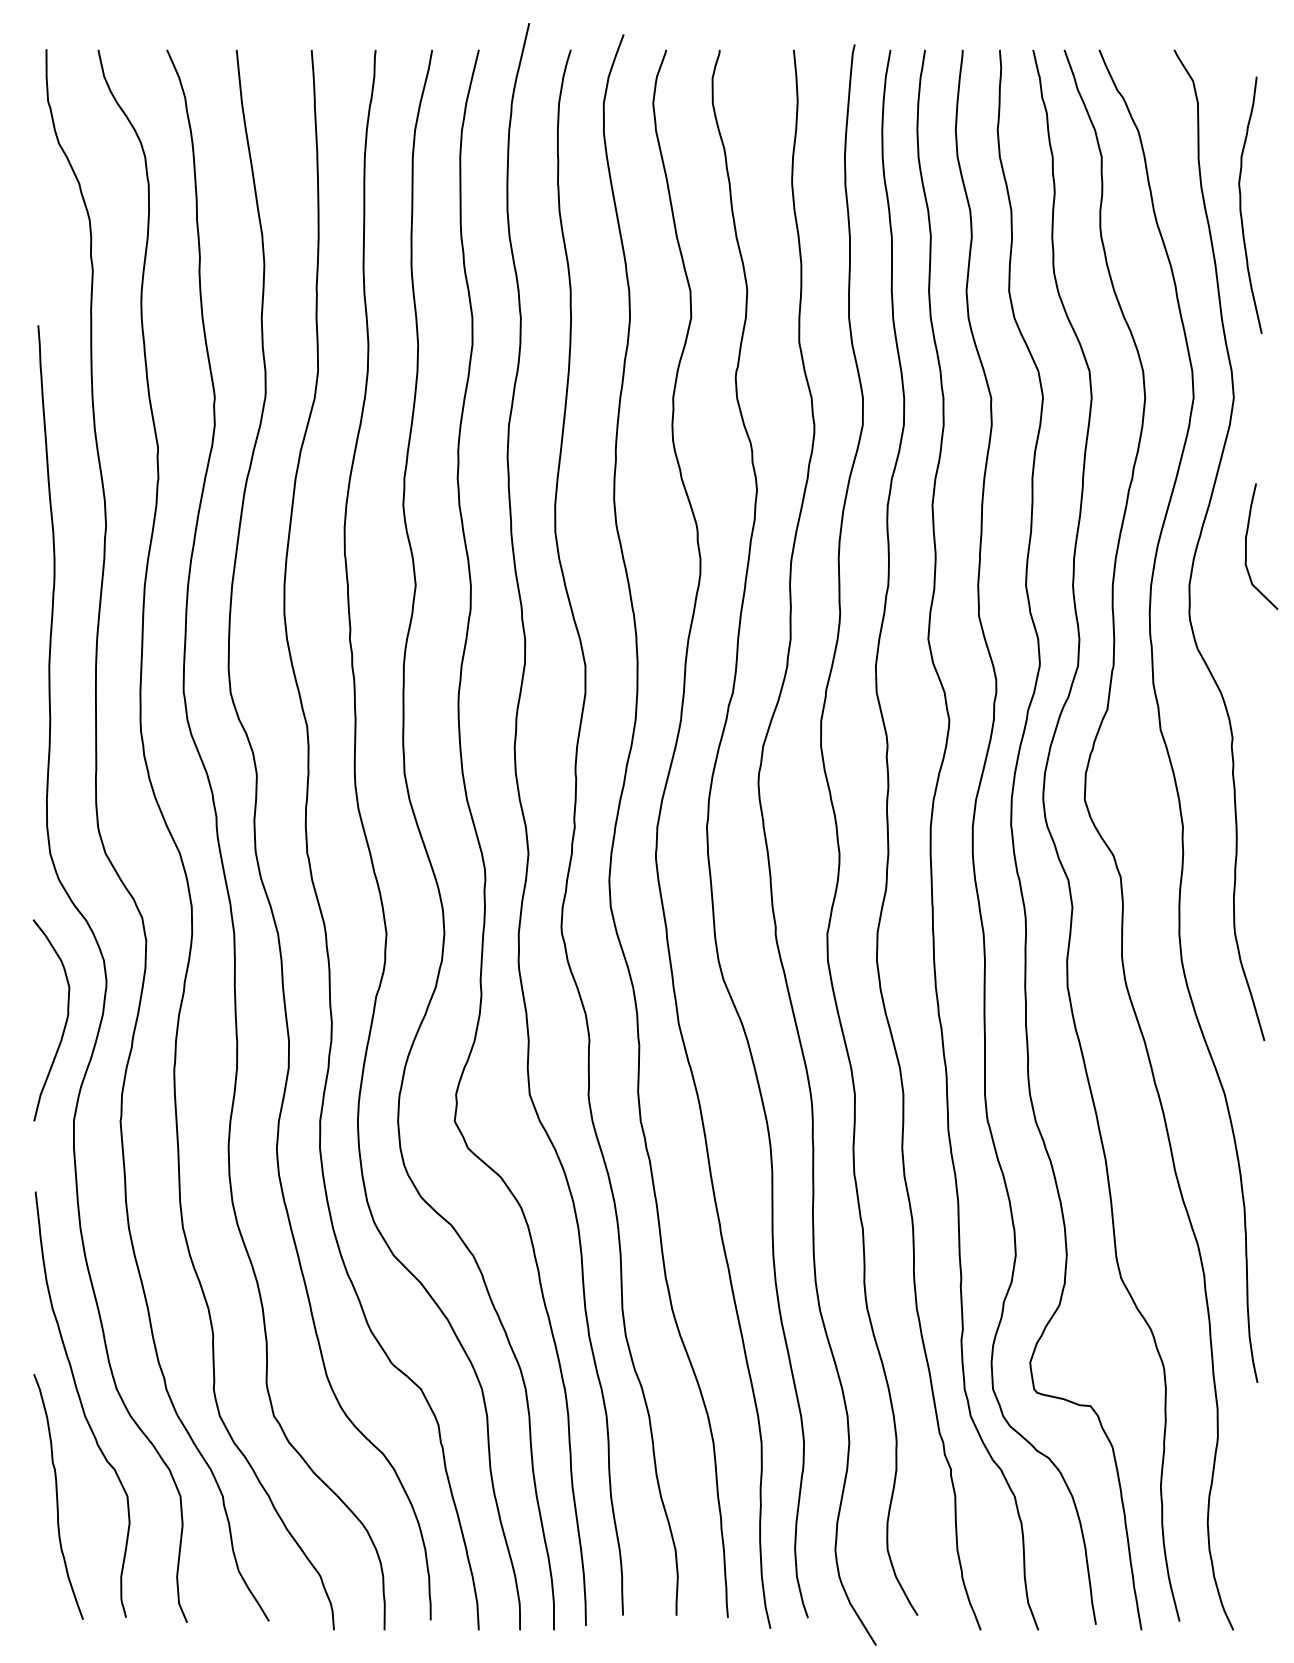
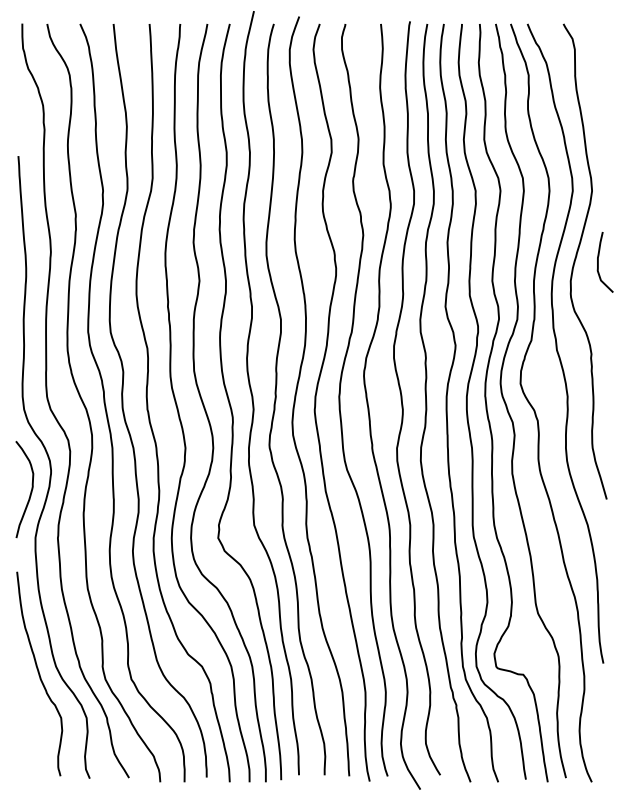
curve: (1243, 205) -> (596, 98), removed
curve: (57, 1497) -> (27, 718), removed

